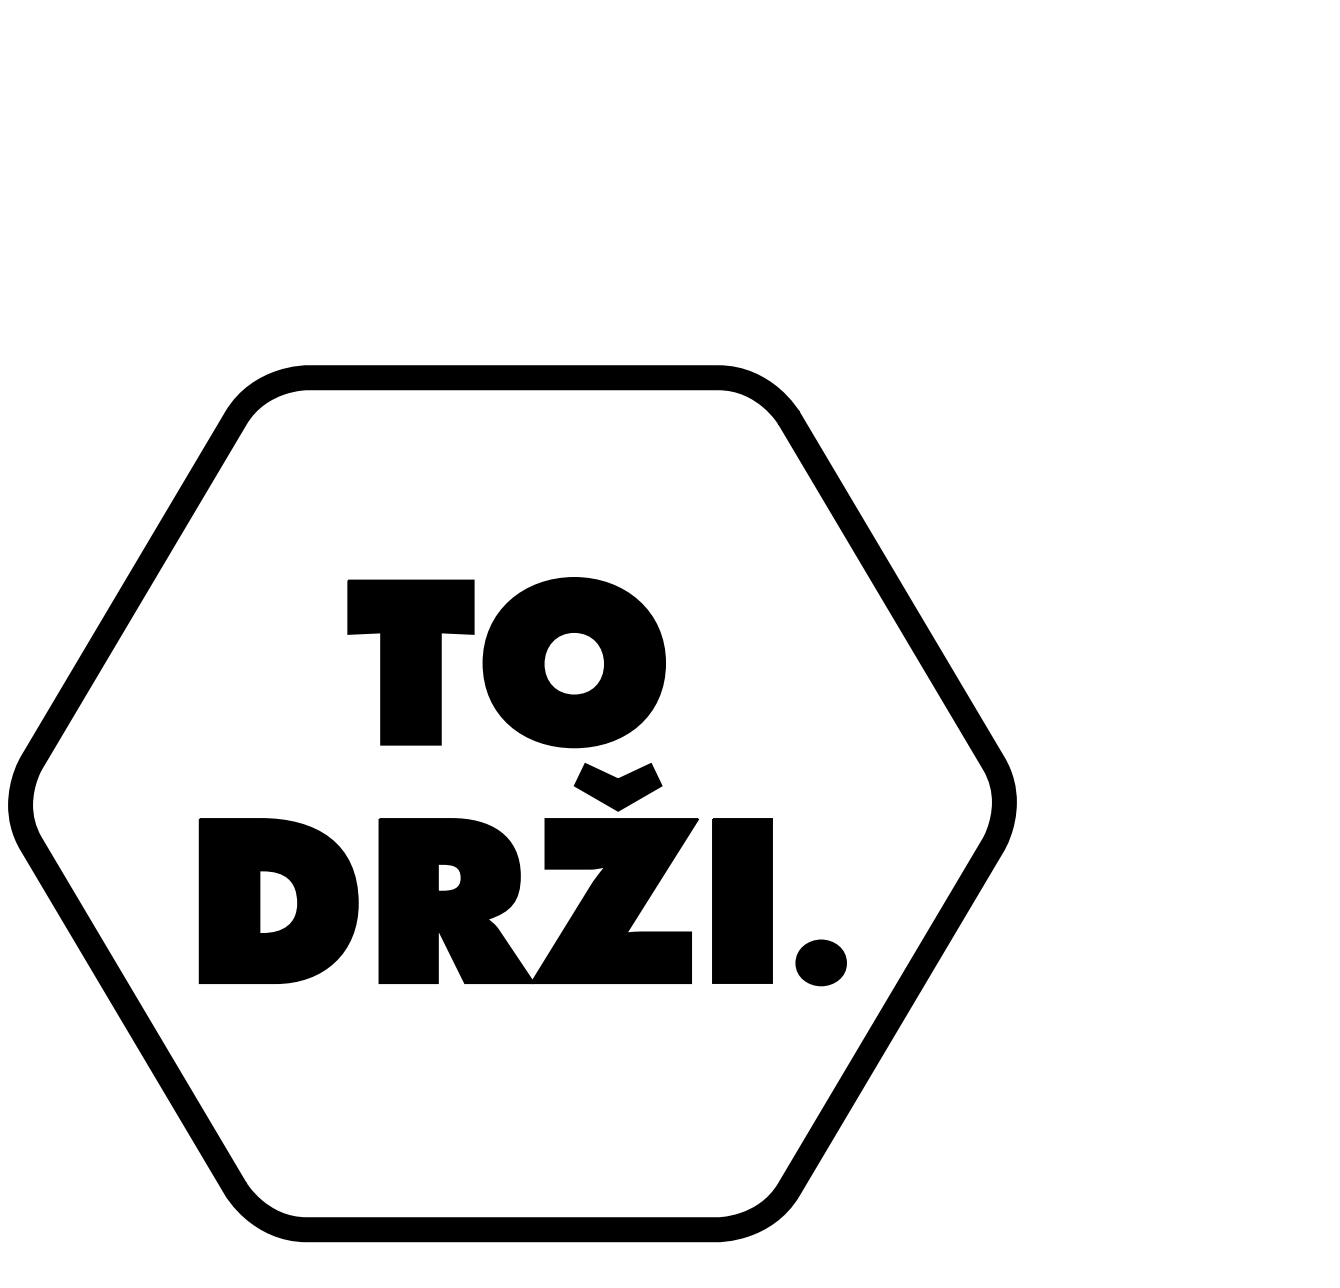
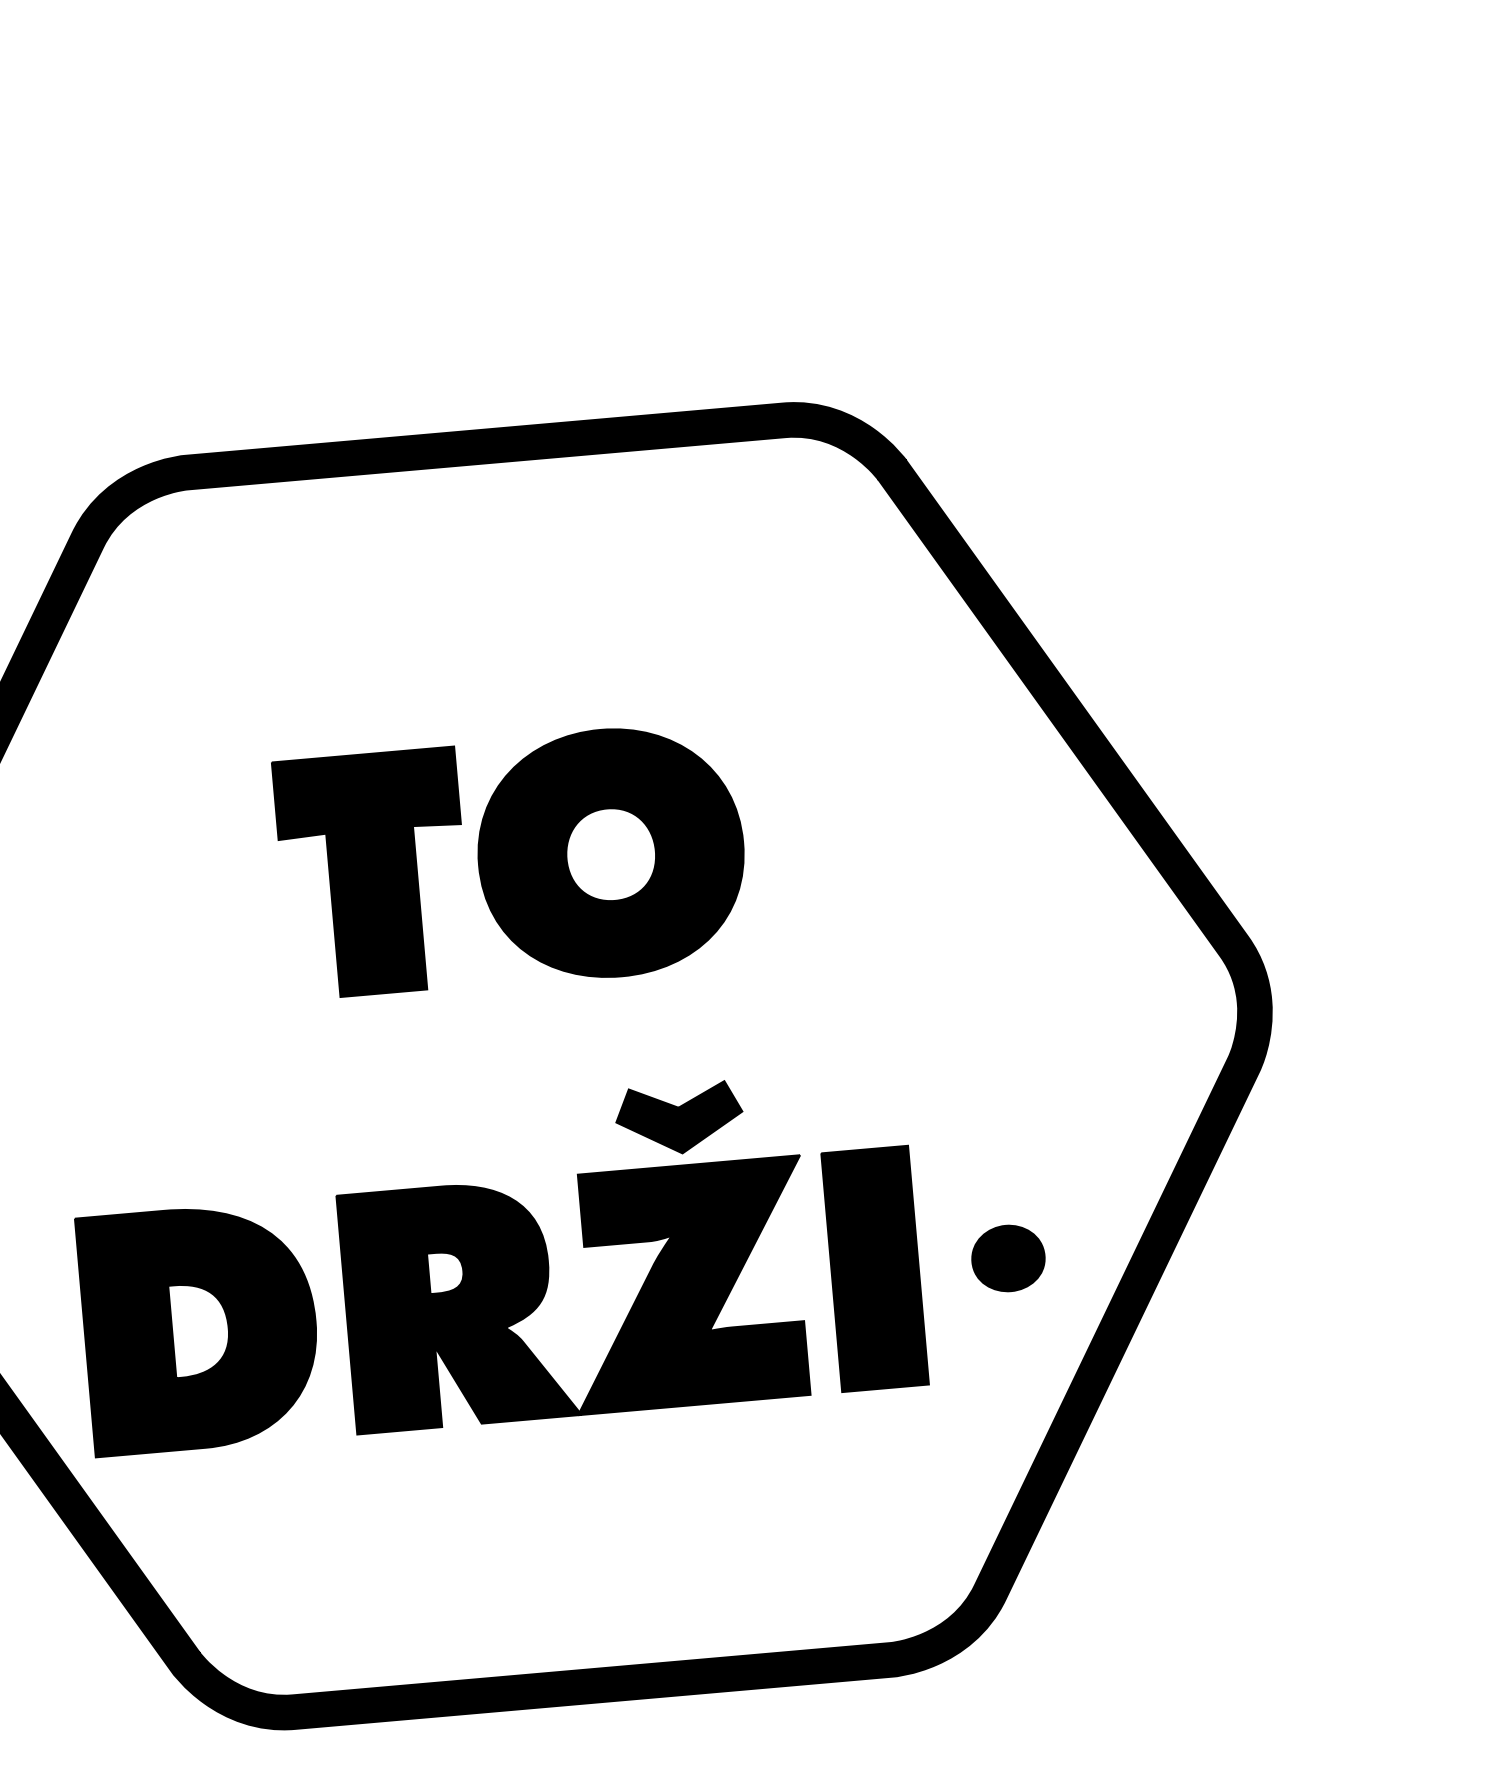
part: (485, 873) -> (497, 1261), moved

